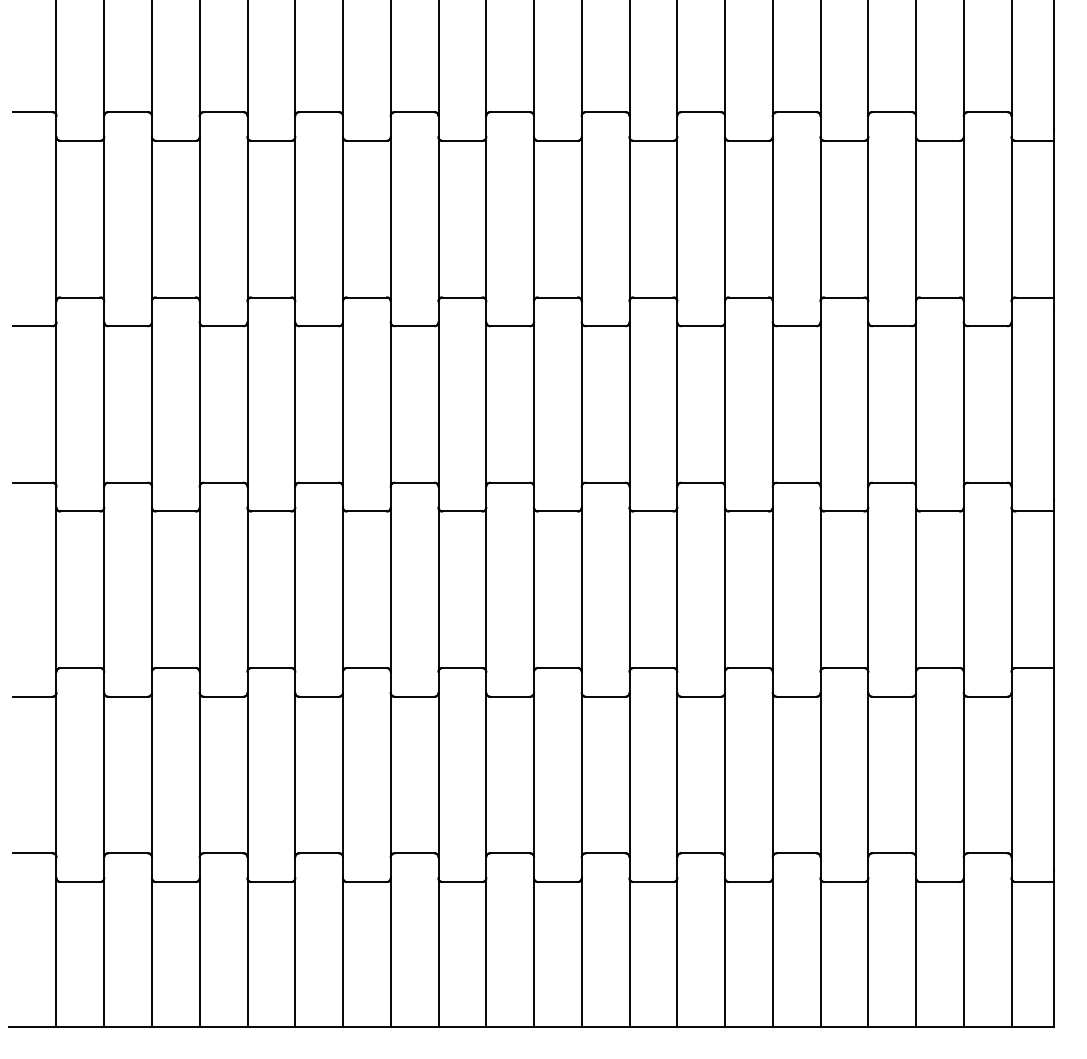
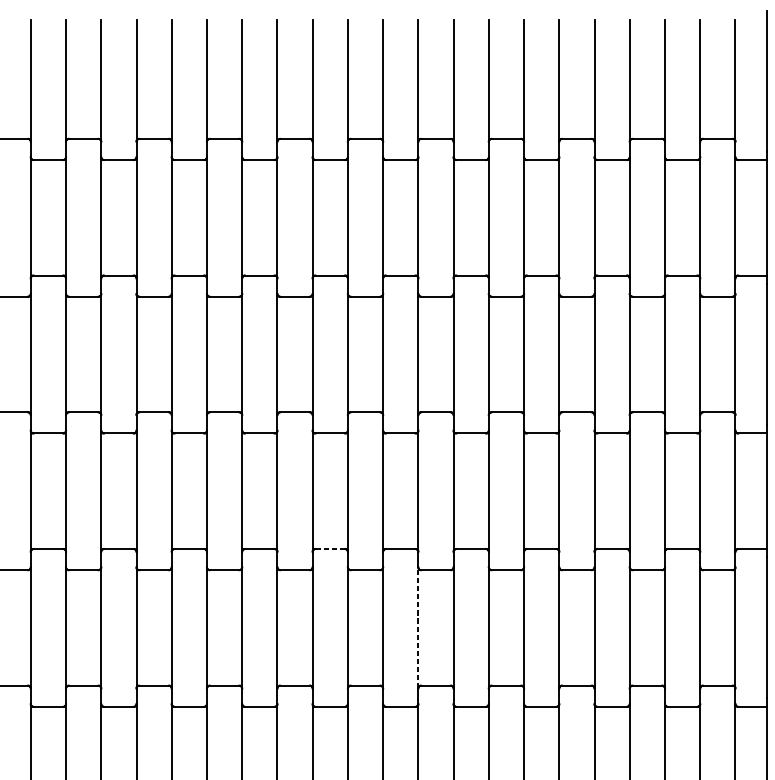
line: (461, 668) -> (329, 549), solid -> dashed
line: (581, 774) -> (418, 627), solid -> dashed

